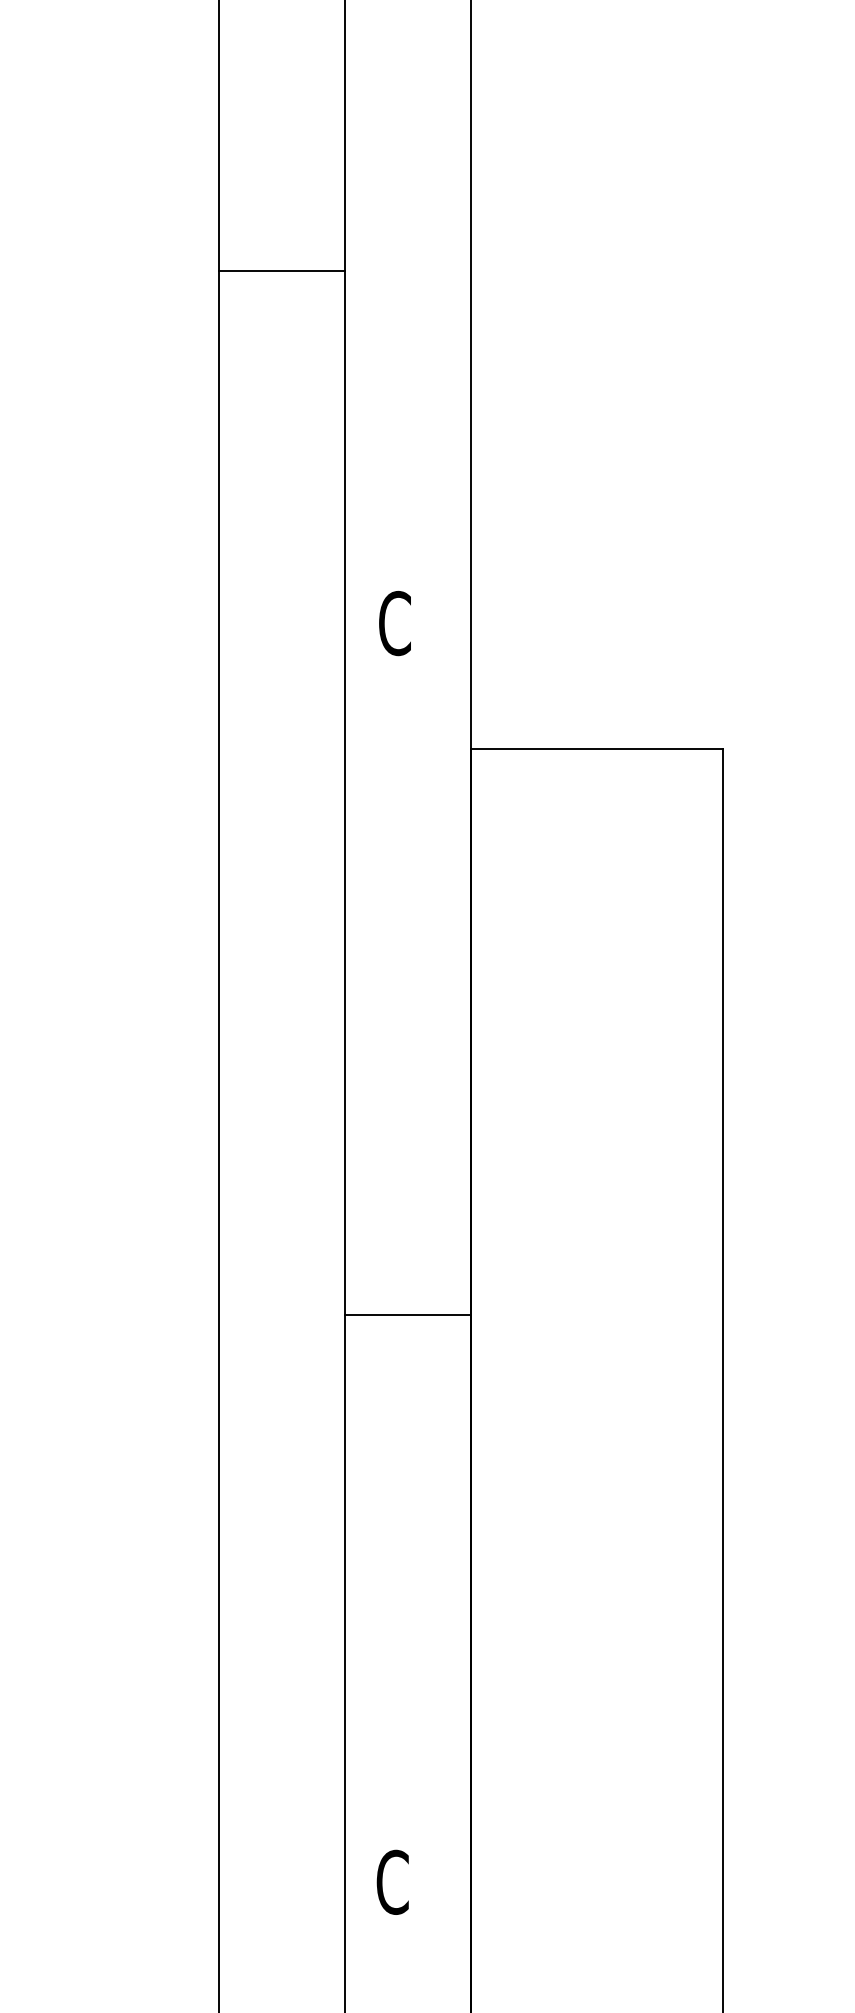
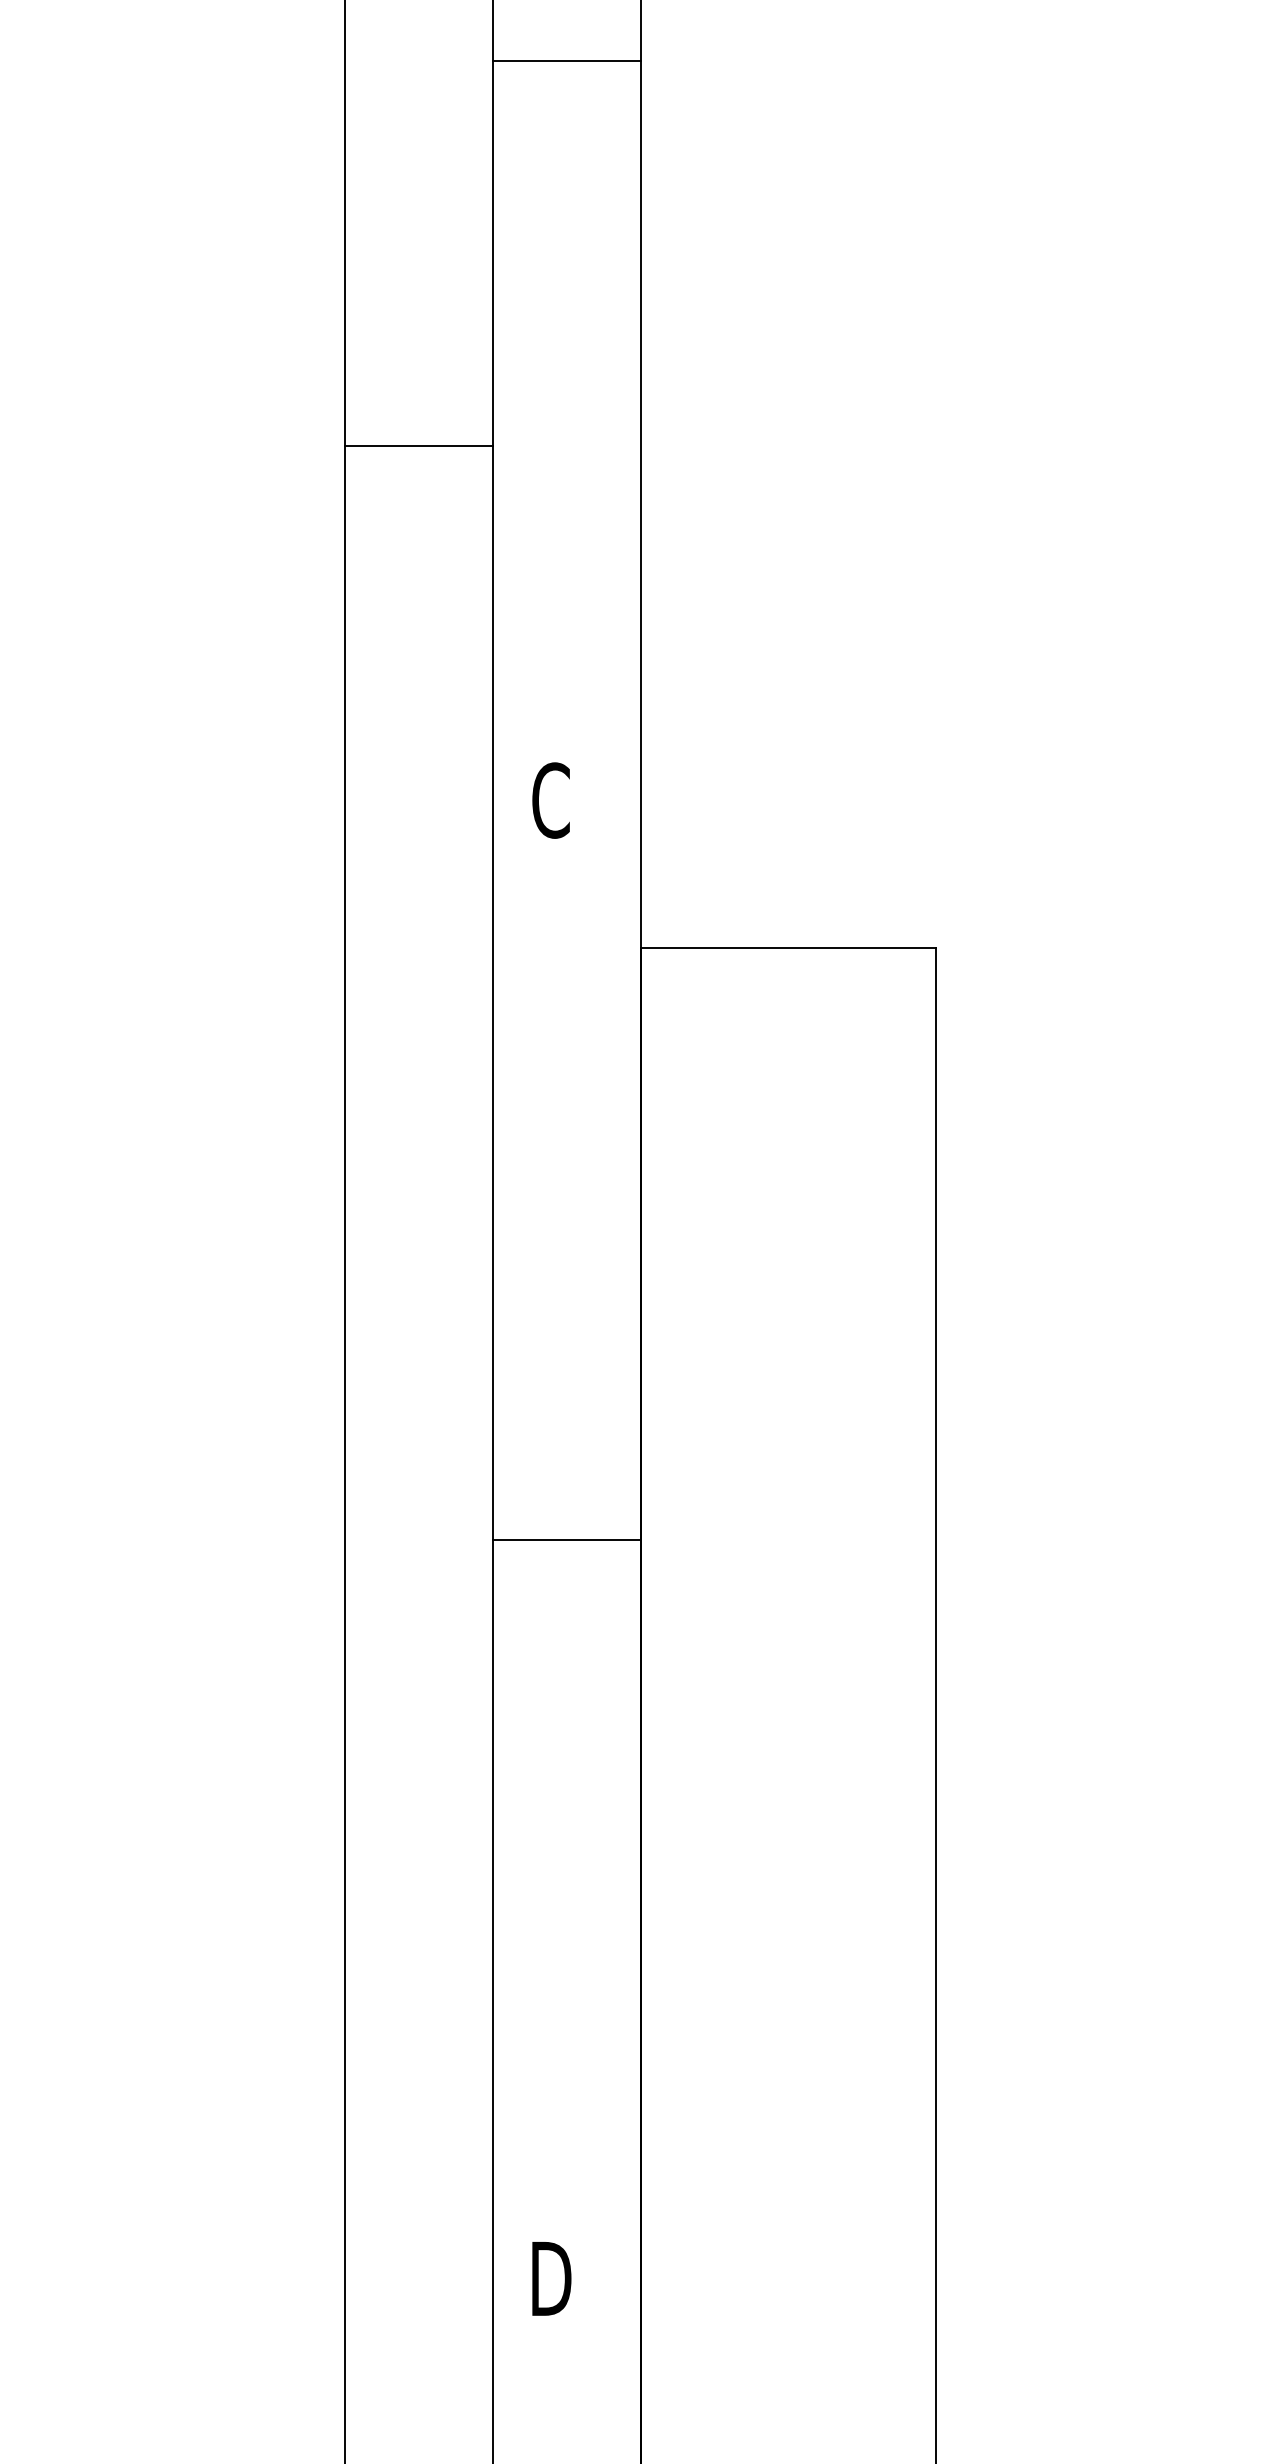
line: (282, 270) -> (418, 445), moved
line: (408, 1314) -> (566, 1539), moved
text: (394, 1882) -> (550, 2278), C -> D

